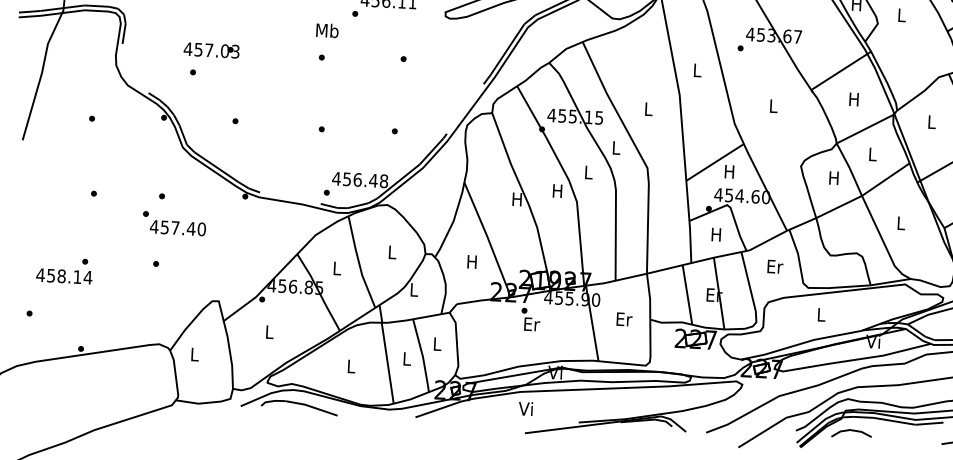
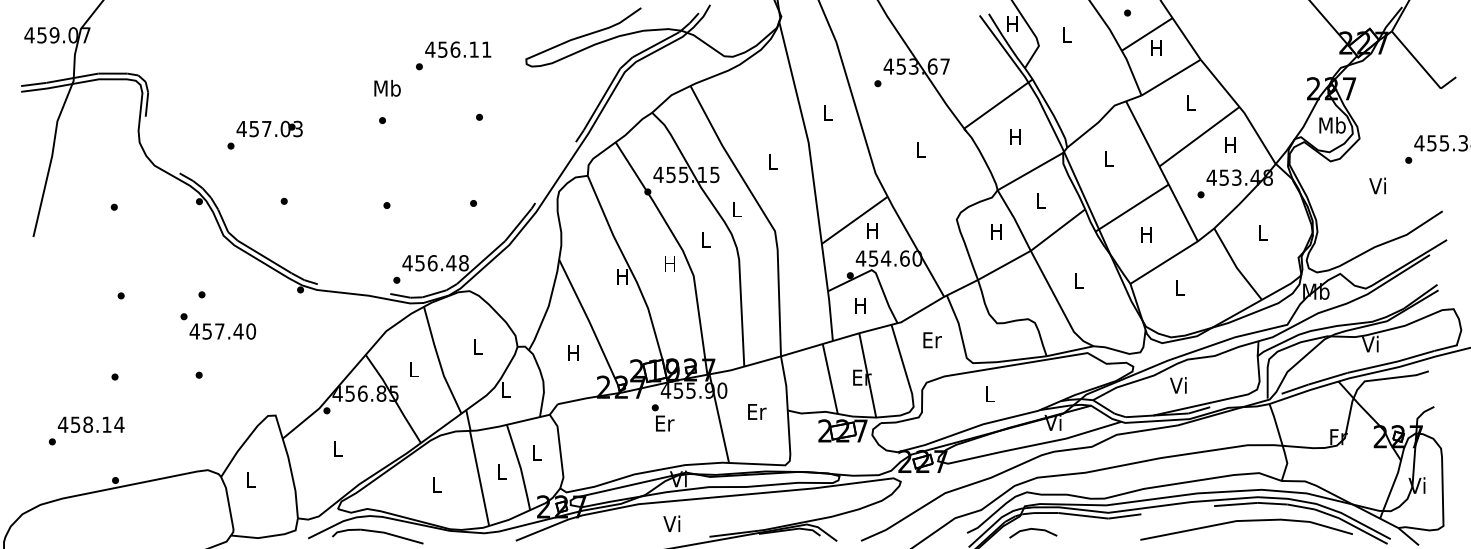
text: (211, 50) -> (269, 128), moved
text: (63, 276) -> (90, 424), moved
text: (530, 319) -> (662, 417), moved
text: (525, 408) -> (671, 523), moved

